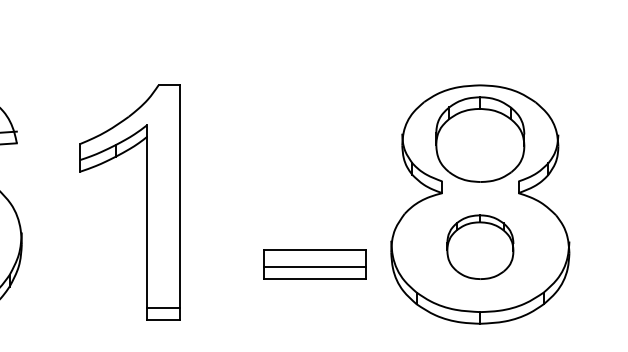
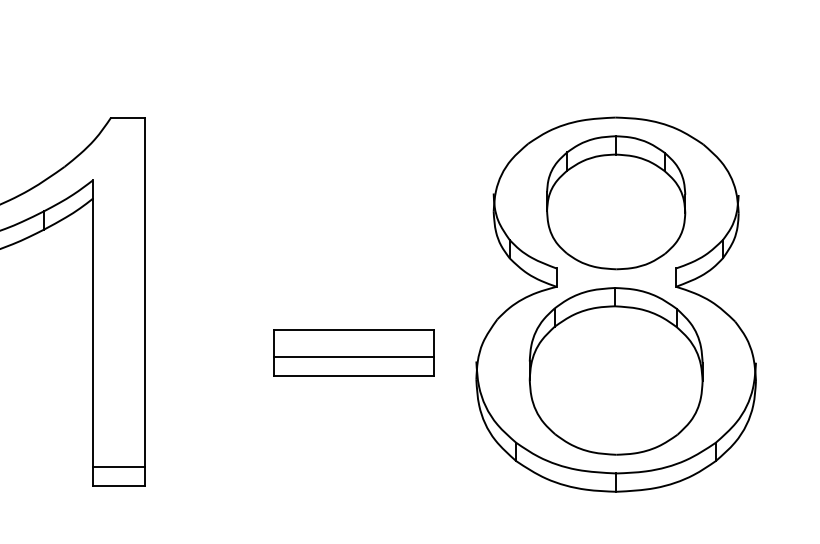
part: (480, 247) -> (616, 372), size x1.67
part: (314, 264) -> (352, 353), moved

